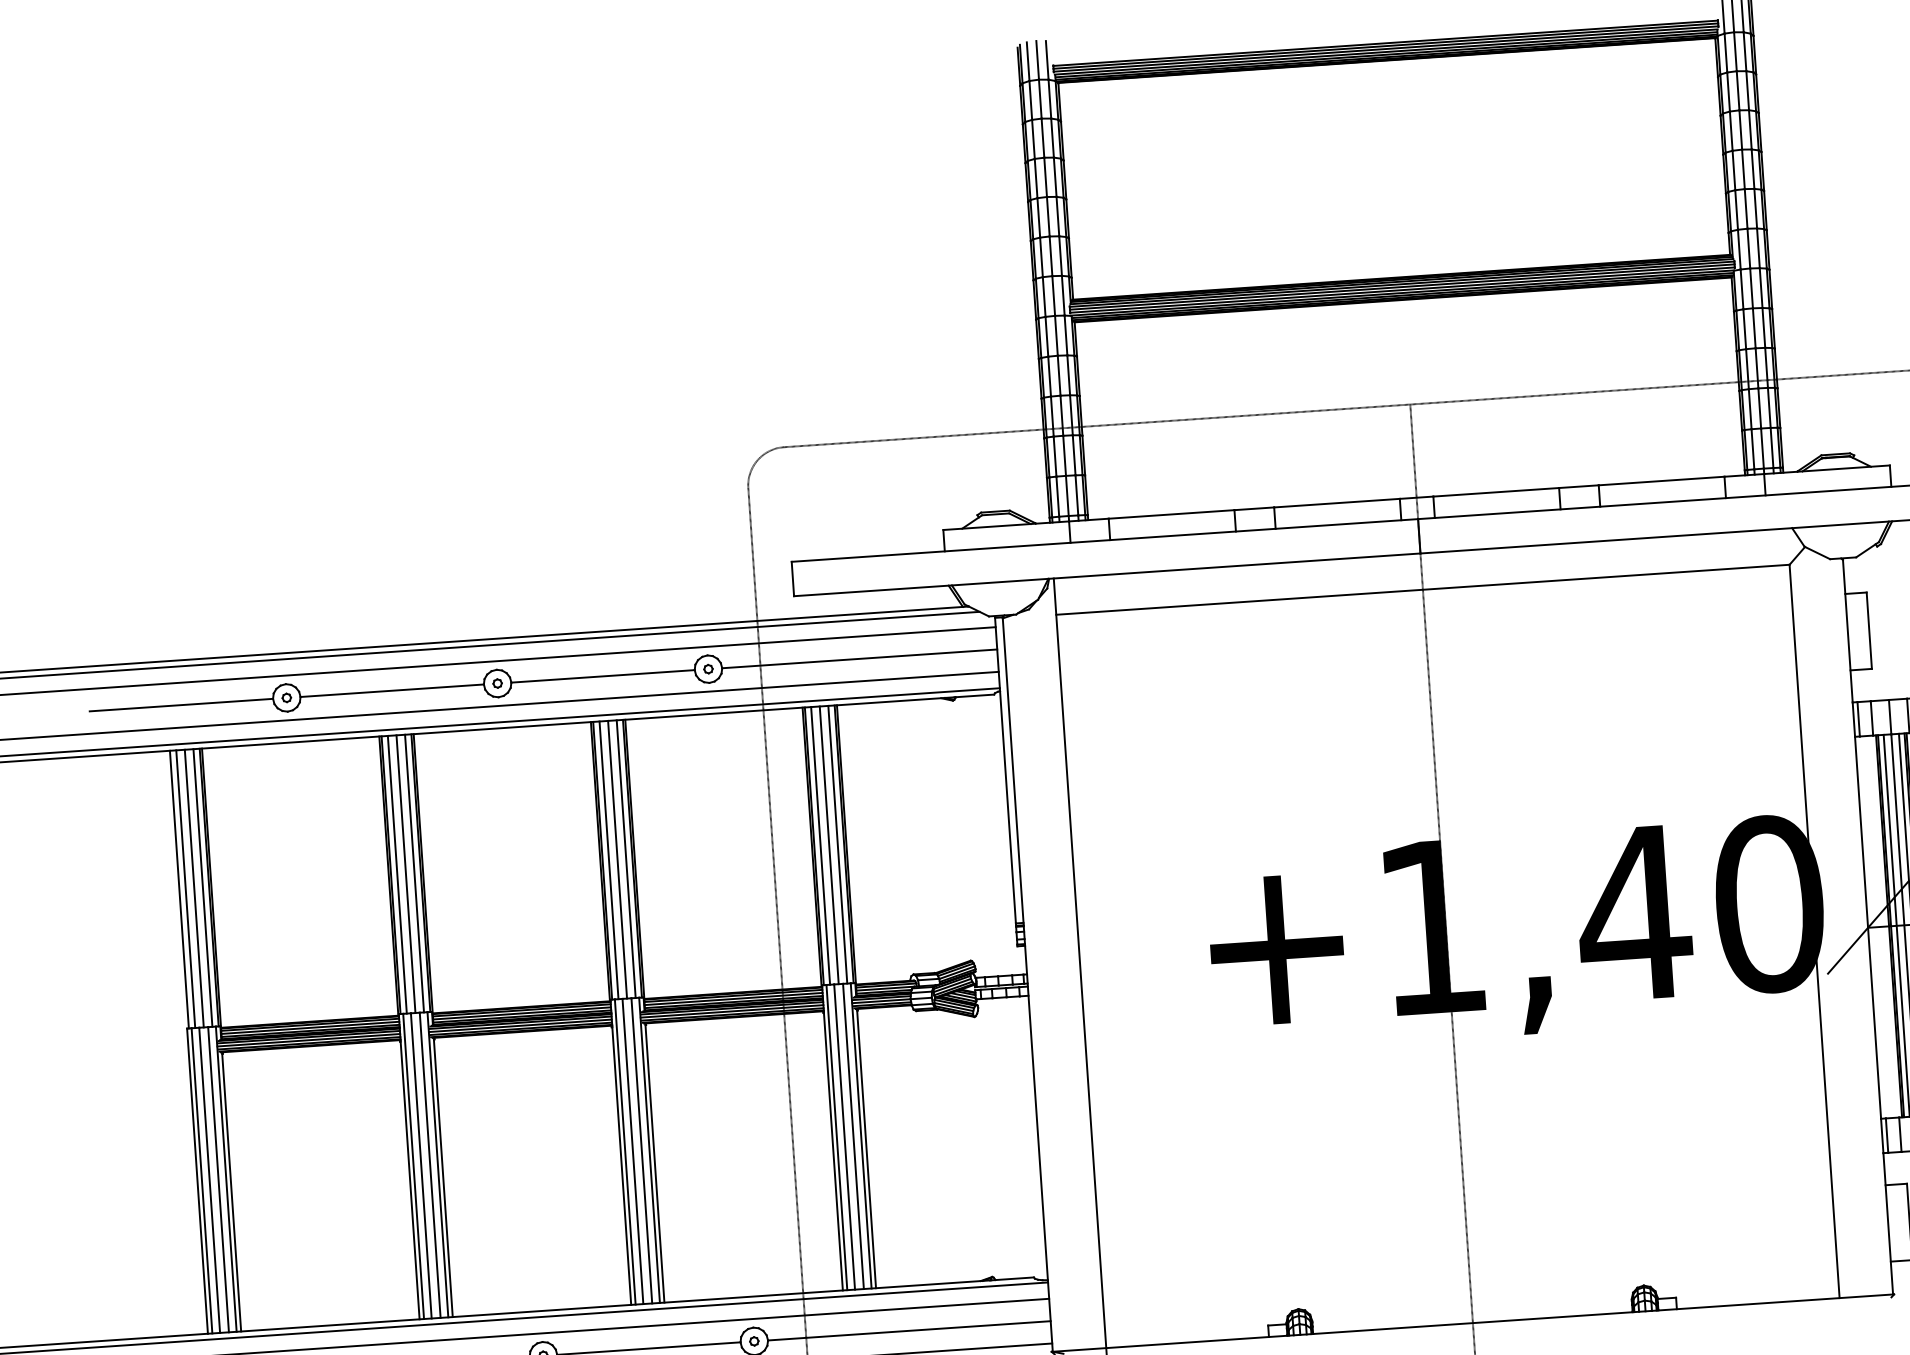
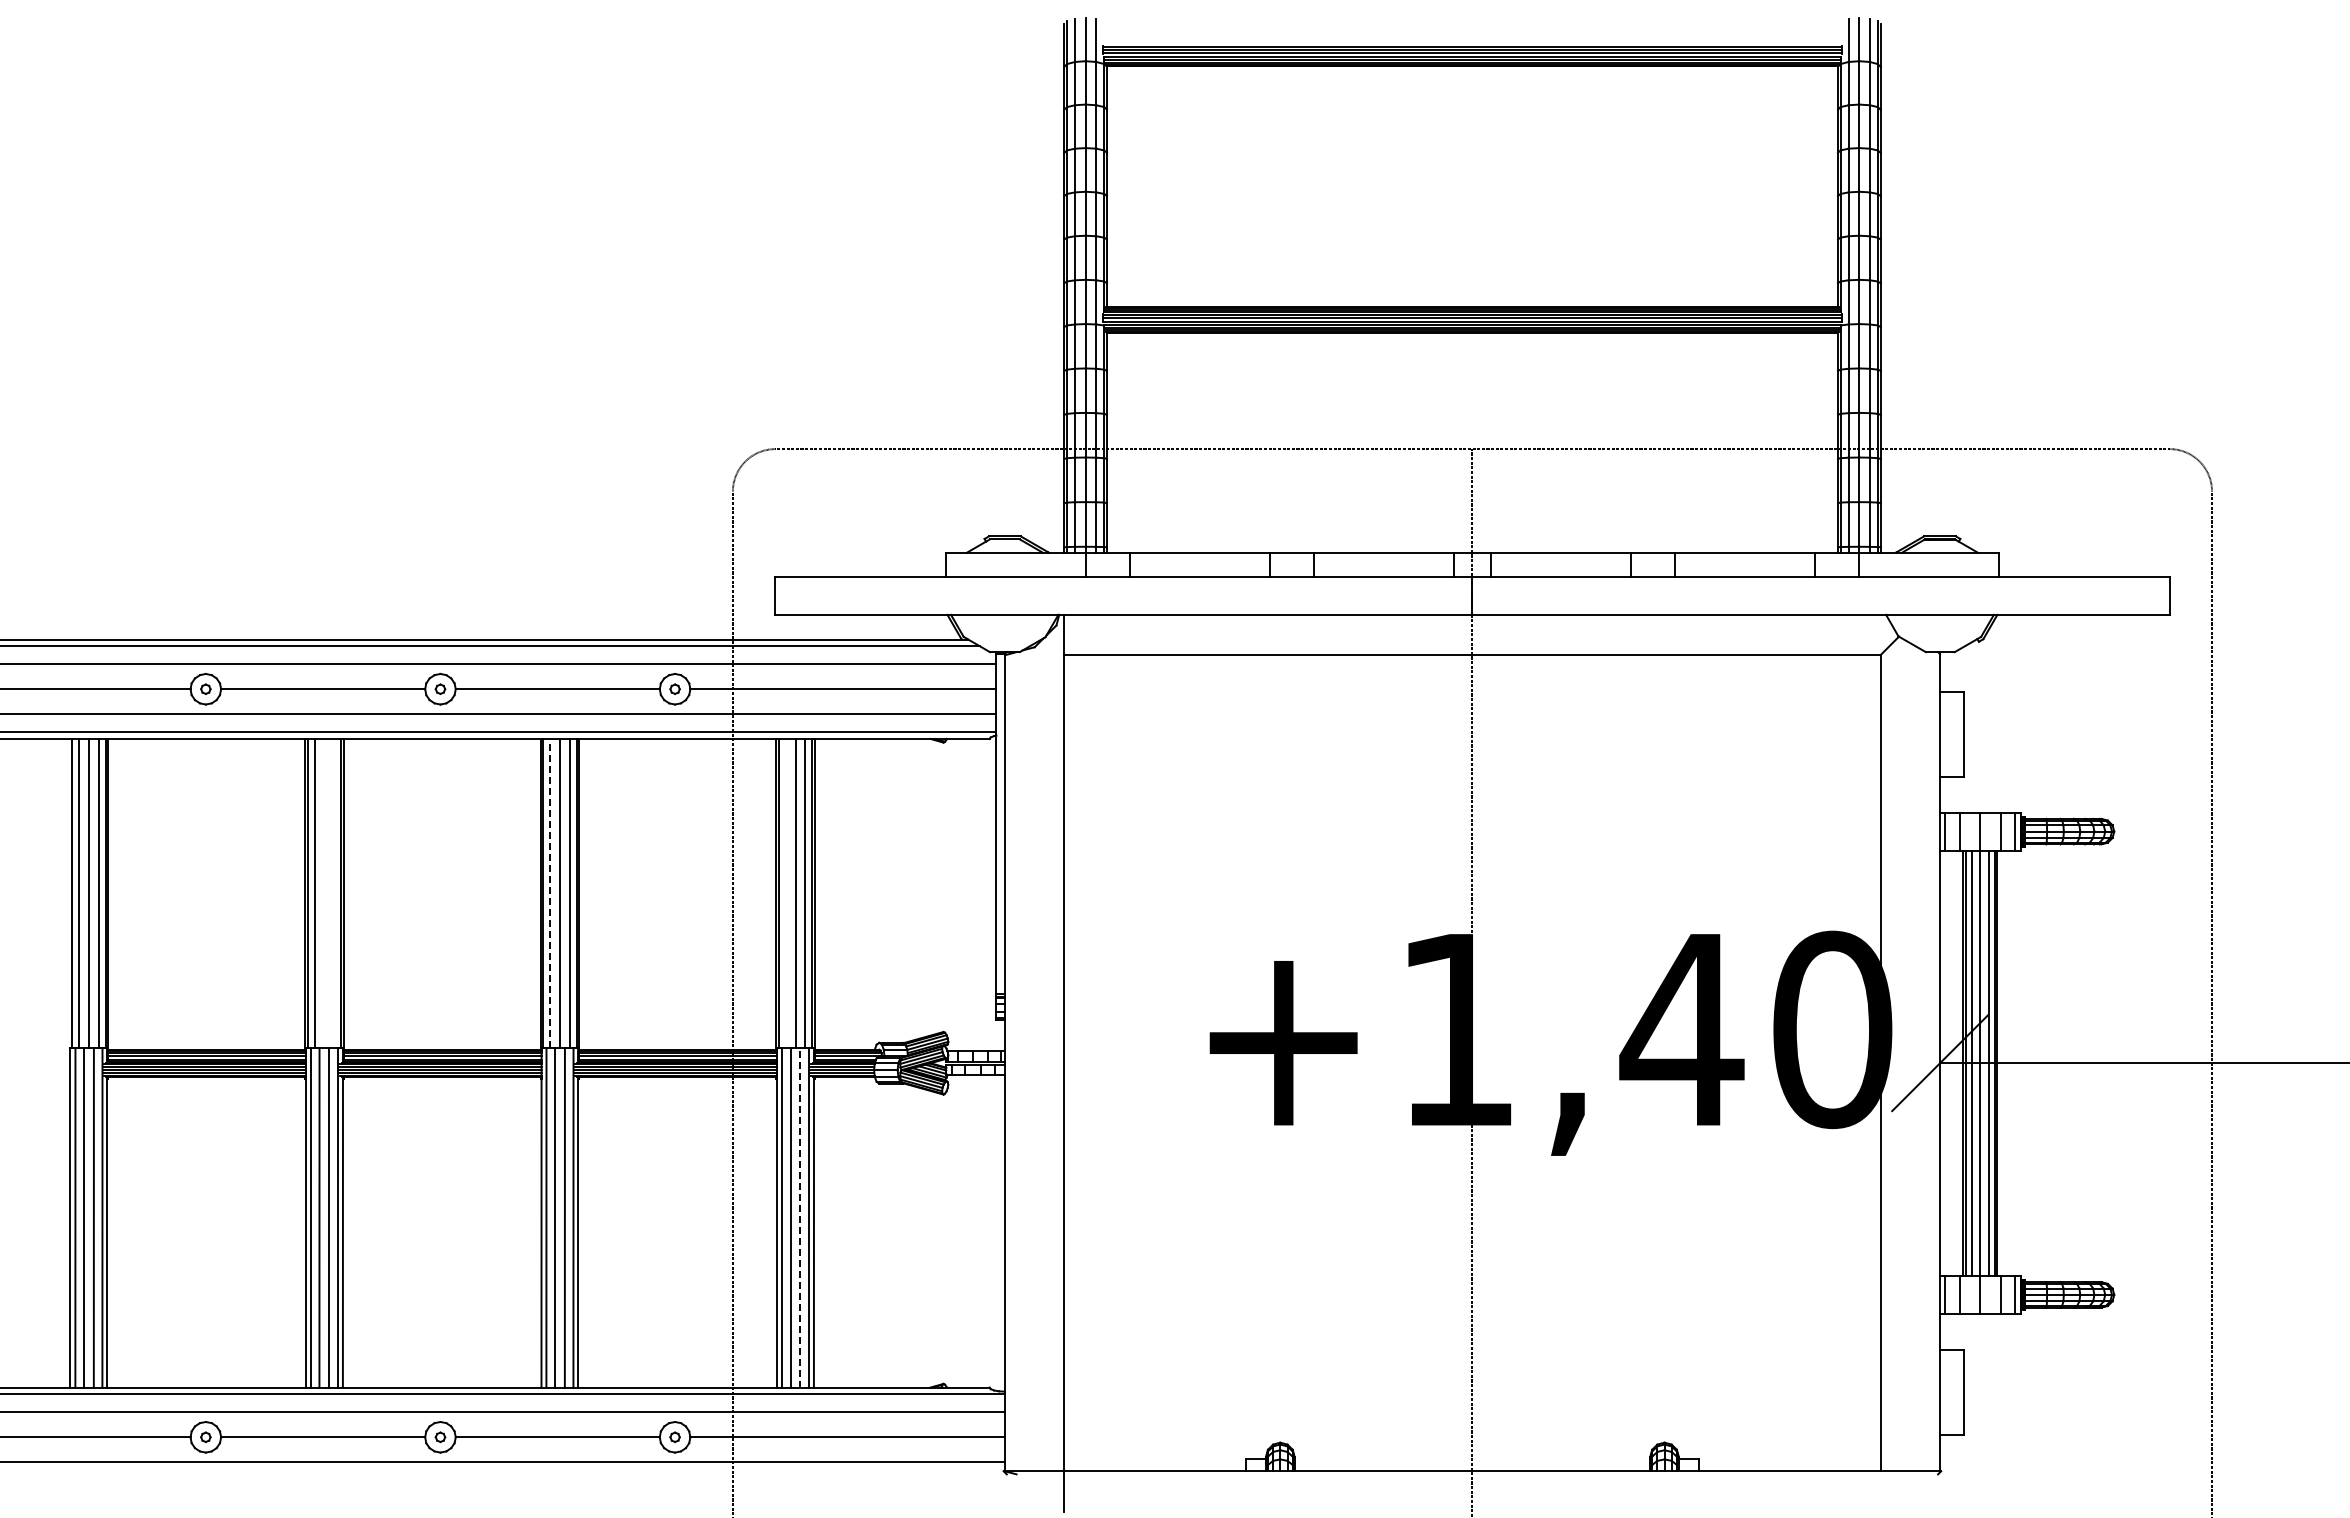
line: (820, 845) -> (785, 892), removed
line: (608, 859) -> (550, 892), solid -> dashed
line: (414, 872) -> (334, 892), removed
line: (405, 873) -> (324, 892), removed
line: (853, 1136) -> (800, 1217), solid -> dashed

